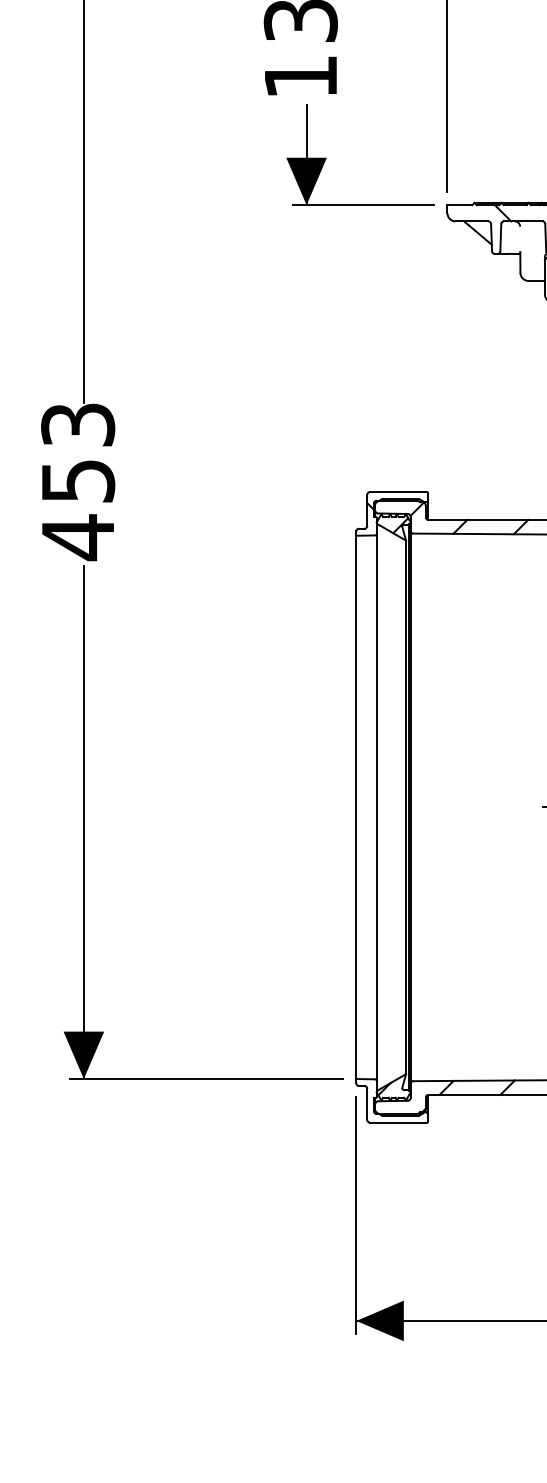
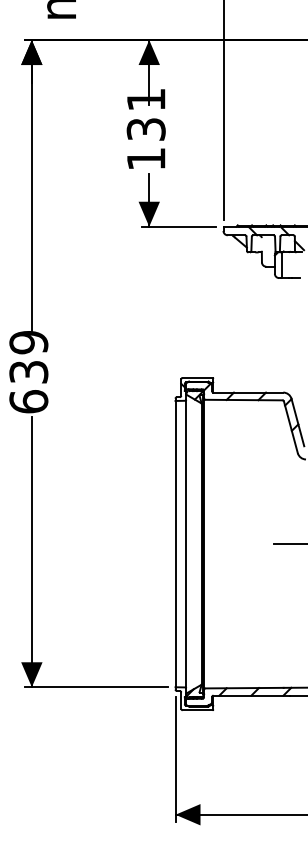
text: (77, 481) -> (28, 372), 453 -> 639

